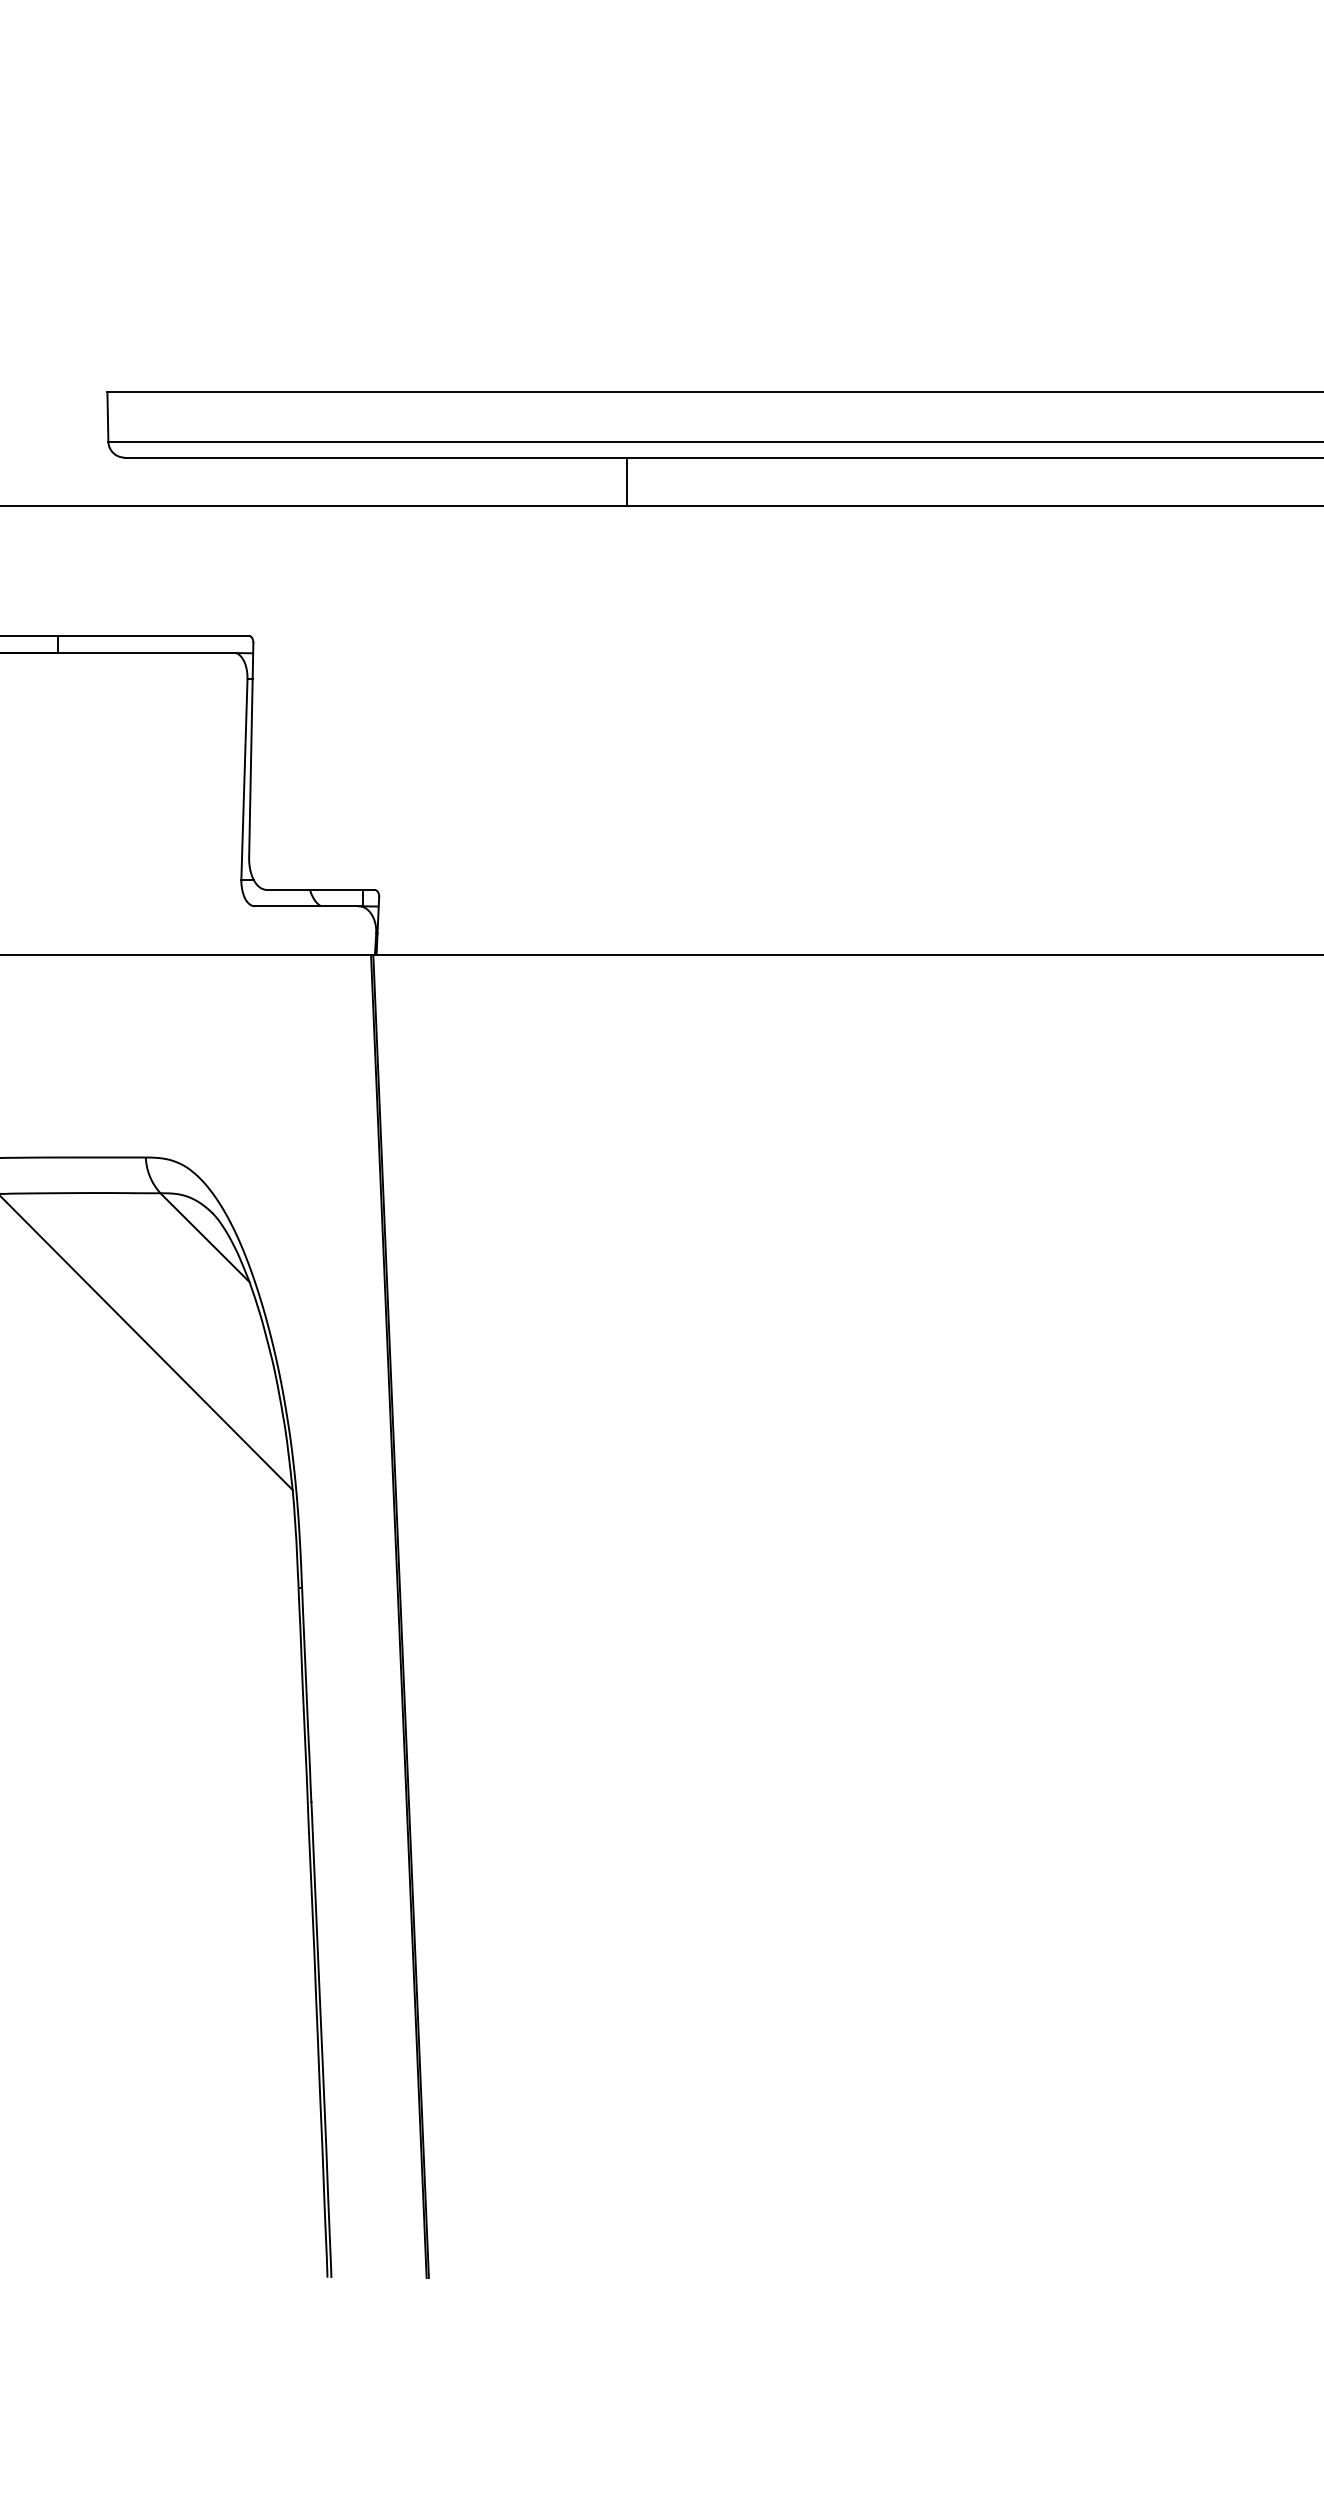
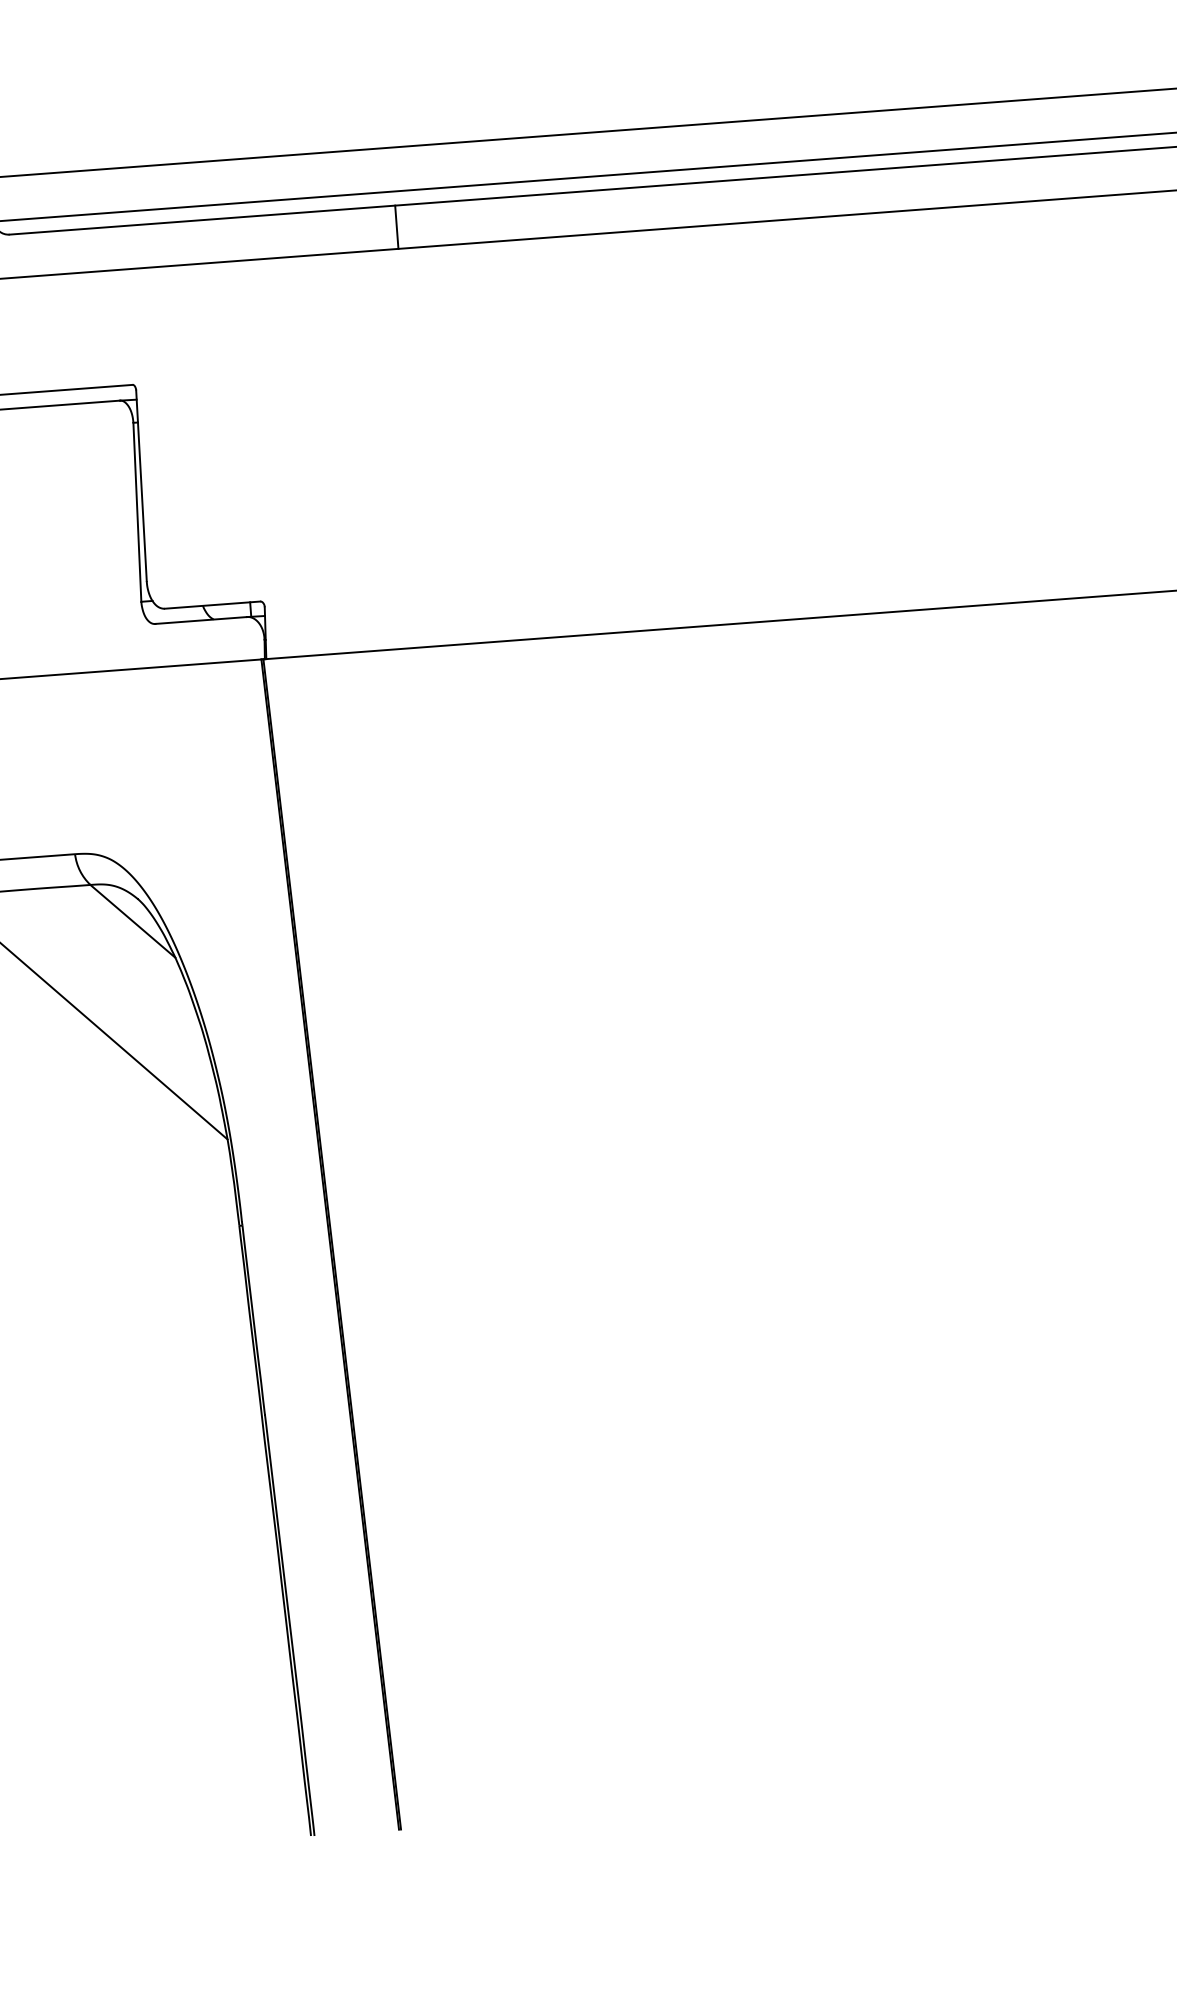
line: (627, 481) -> (397, 226), moved

